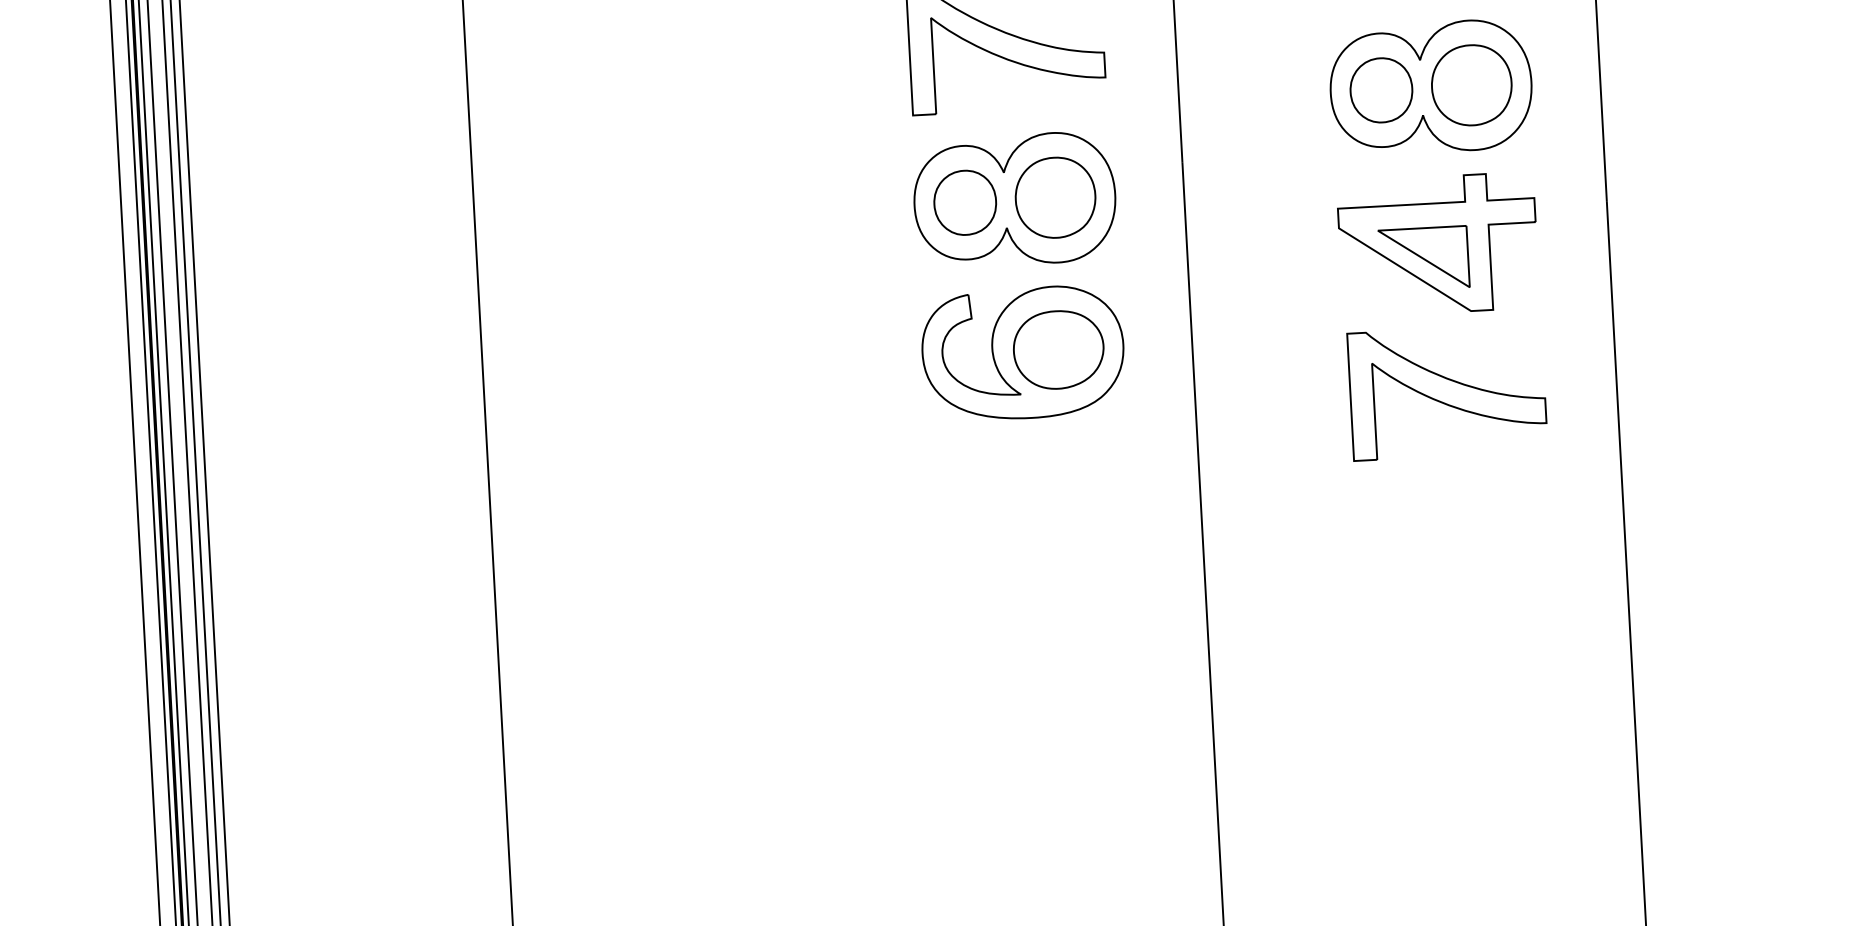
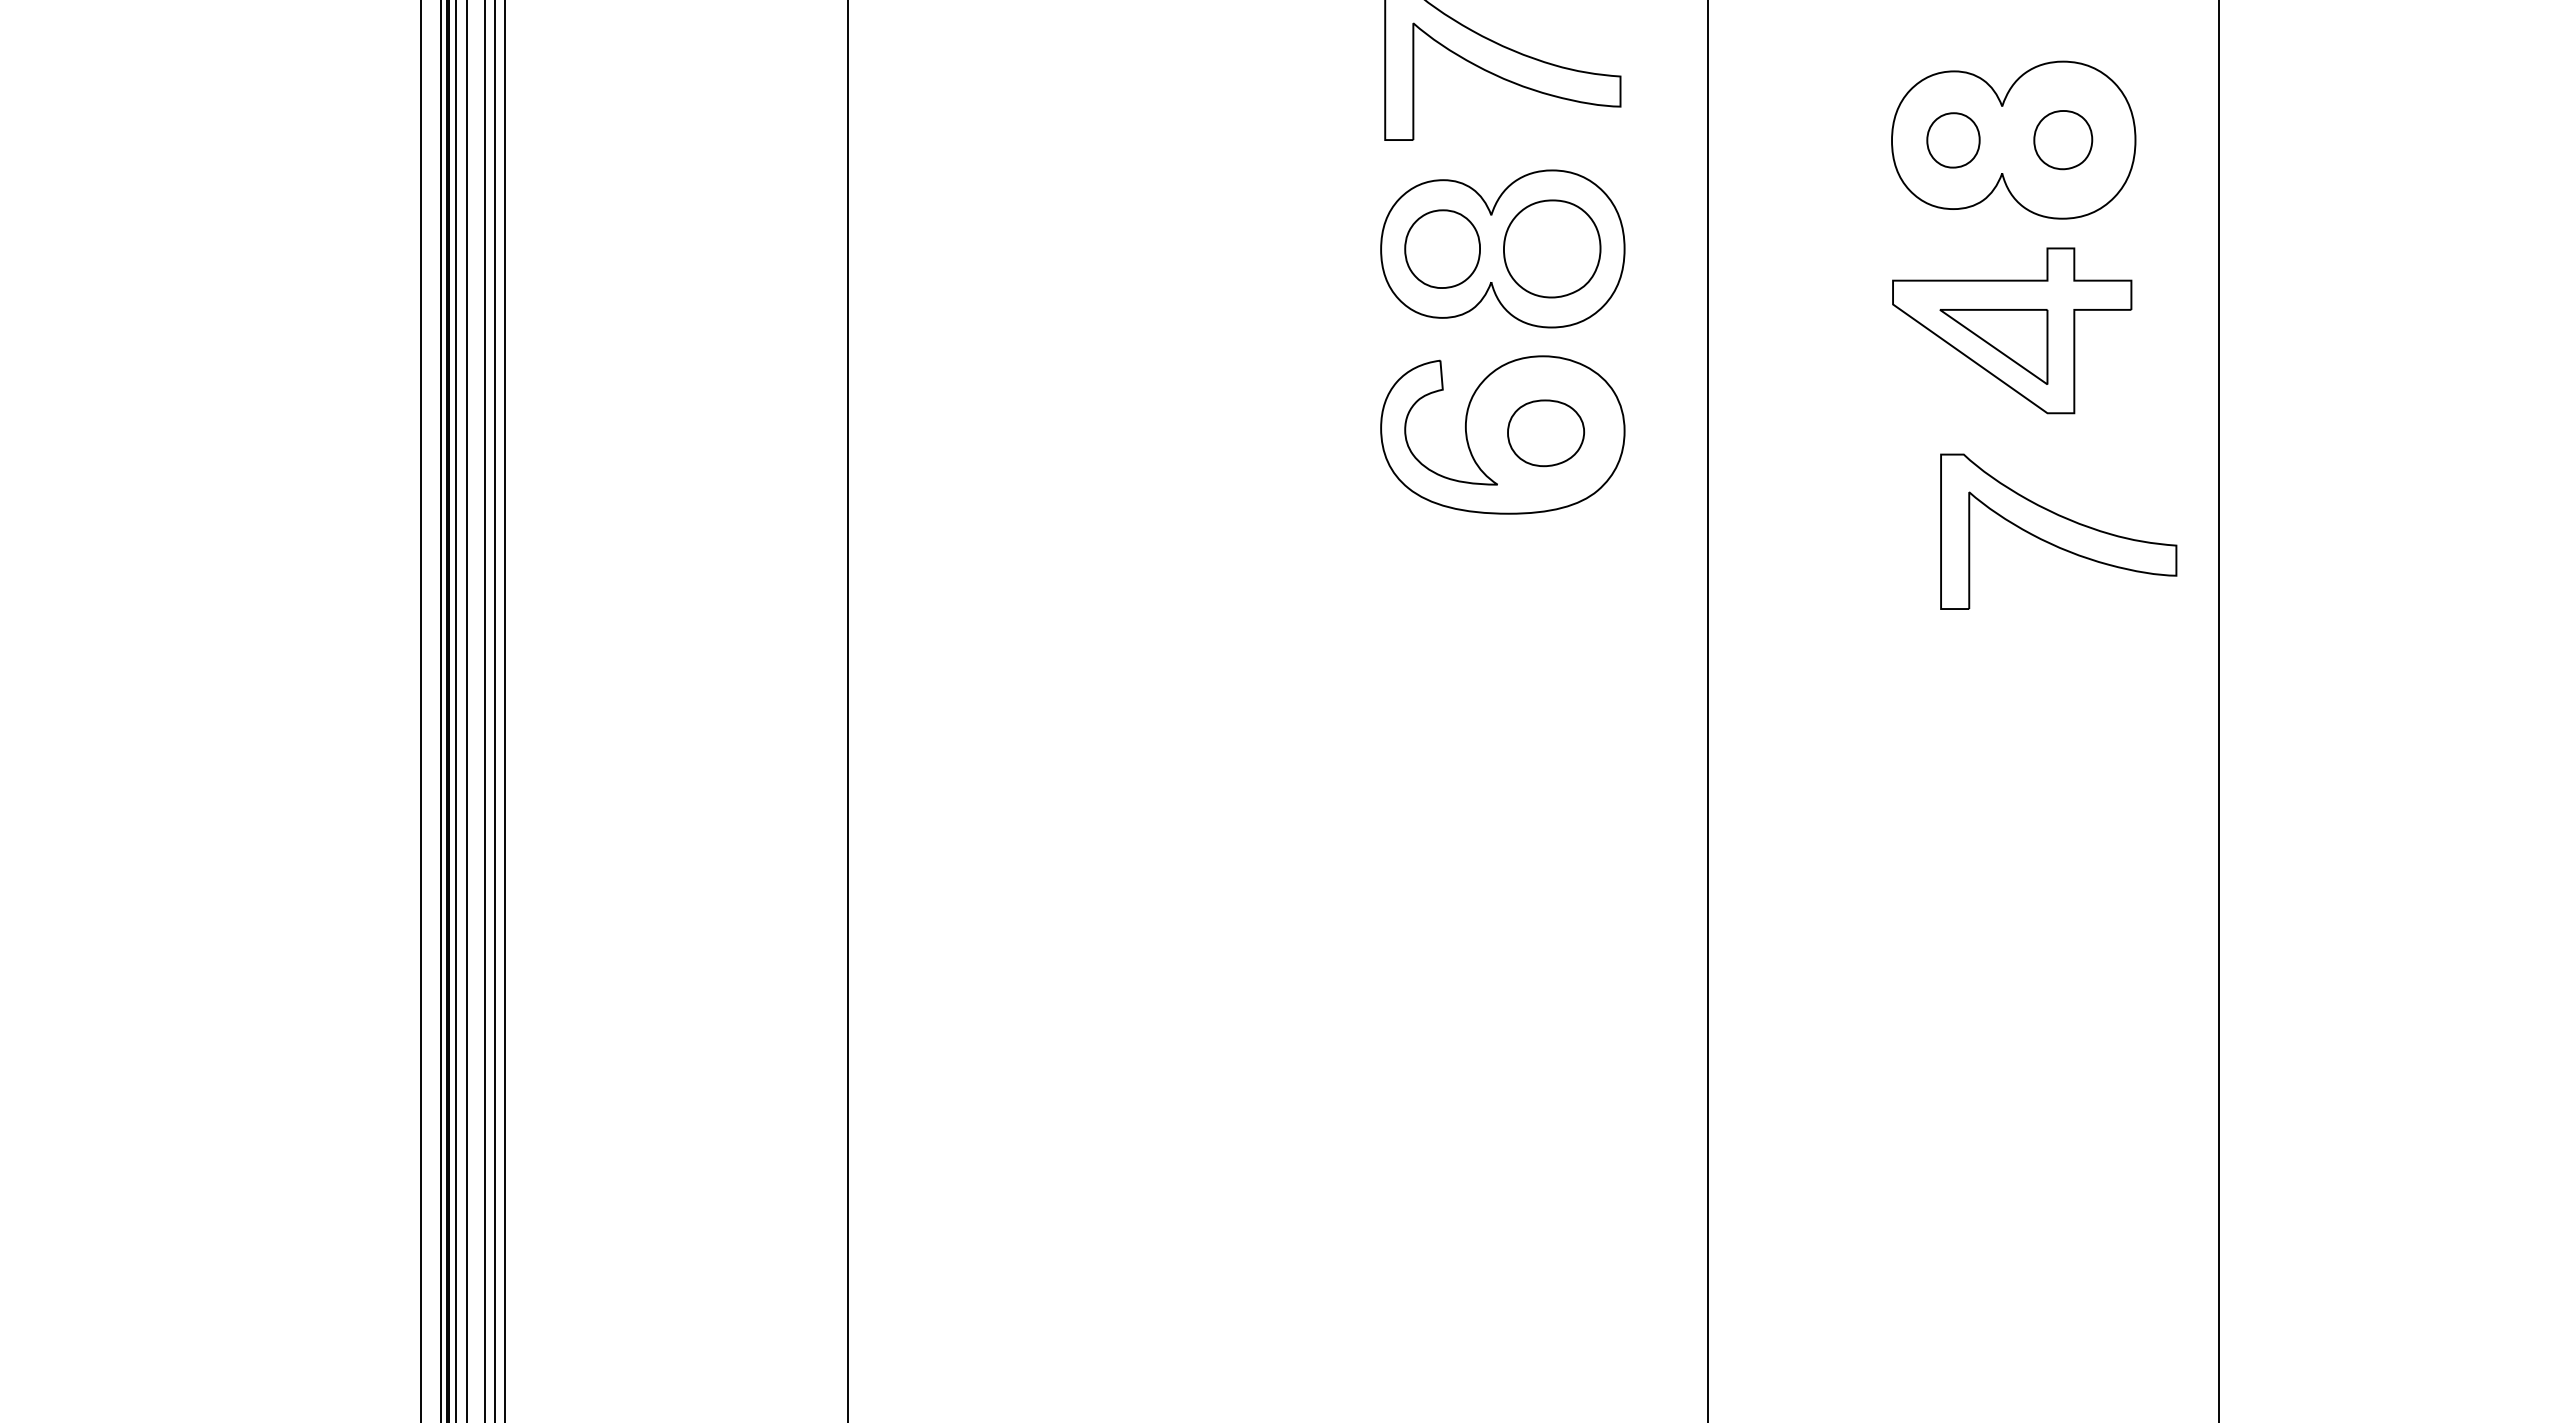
part: (1472, 84) -> (2063, 139), size x0.6
part: (1381, 90) -> (1953, 140), size x0.7
part: (1058, 350) -> (1545, 433), size x0.7
part: (1447, 391) -> (2058, 531), moved

